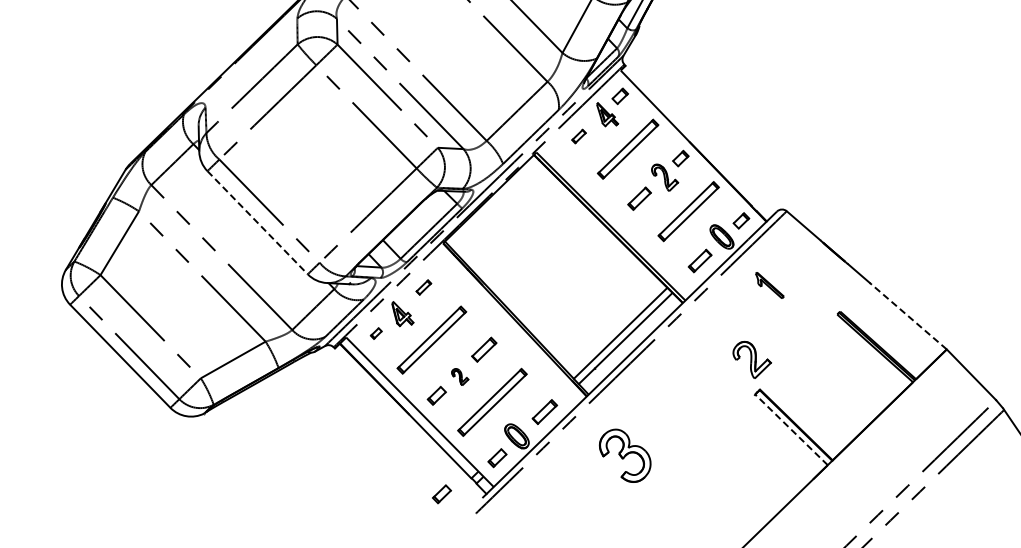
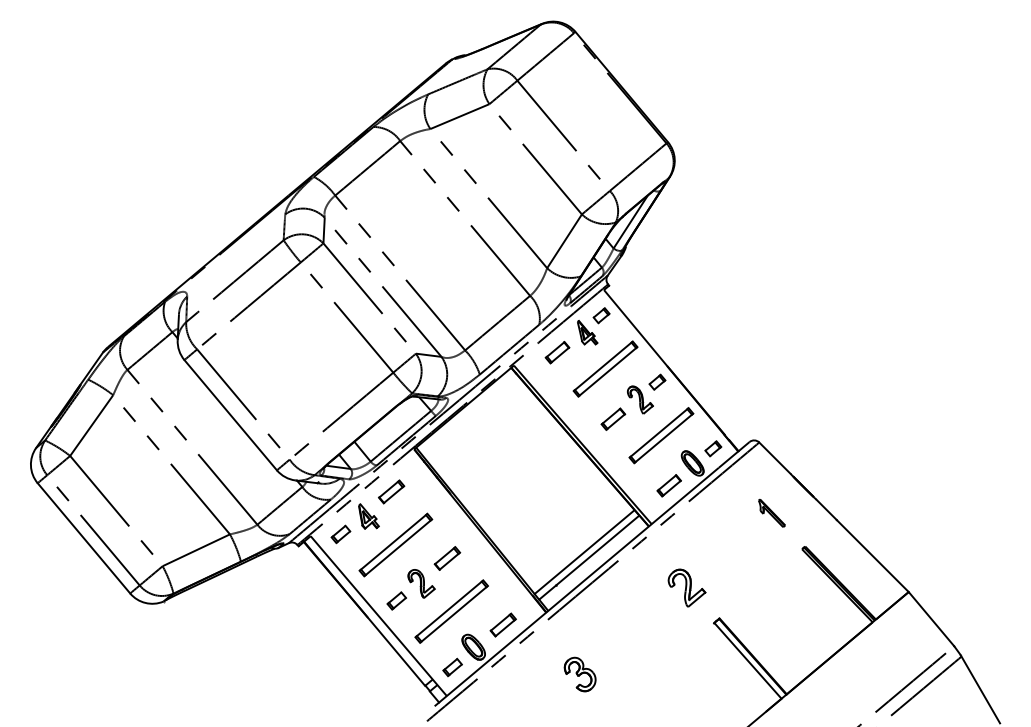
part: (578, 136) -> (557, 352), size x1.67
line: (257, 223) -> (230, 415), dashed -> solid
part: (769, 284) -> (771, 512), moved
part: (423, 287) -> (391, 491), size x1.67
line: (908, 316) -> (872, 556), dashed -> solid
part: (375, 333) -> (340, 534), size x1.67
part: (751, 359) -> (686, 587), moved
part: (460, 376) -> (421, 583), size x1.67
line: (791, 429) -> (747, 660), dashed -> solid
part: (624, 455) -> (579, 674), size x0.62
part: (441, 494) -> (394, 699), removed

